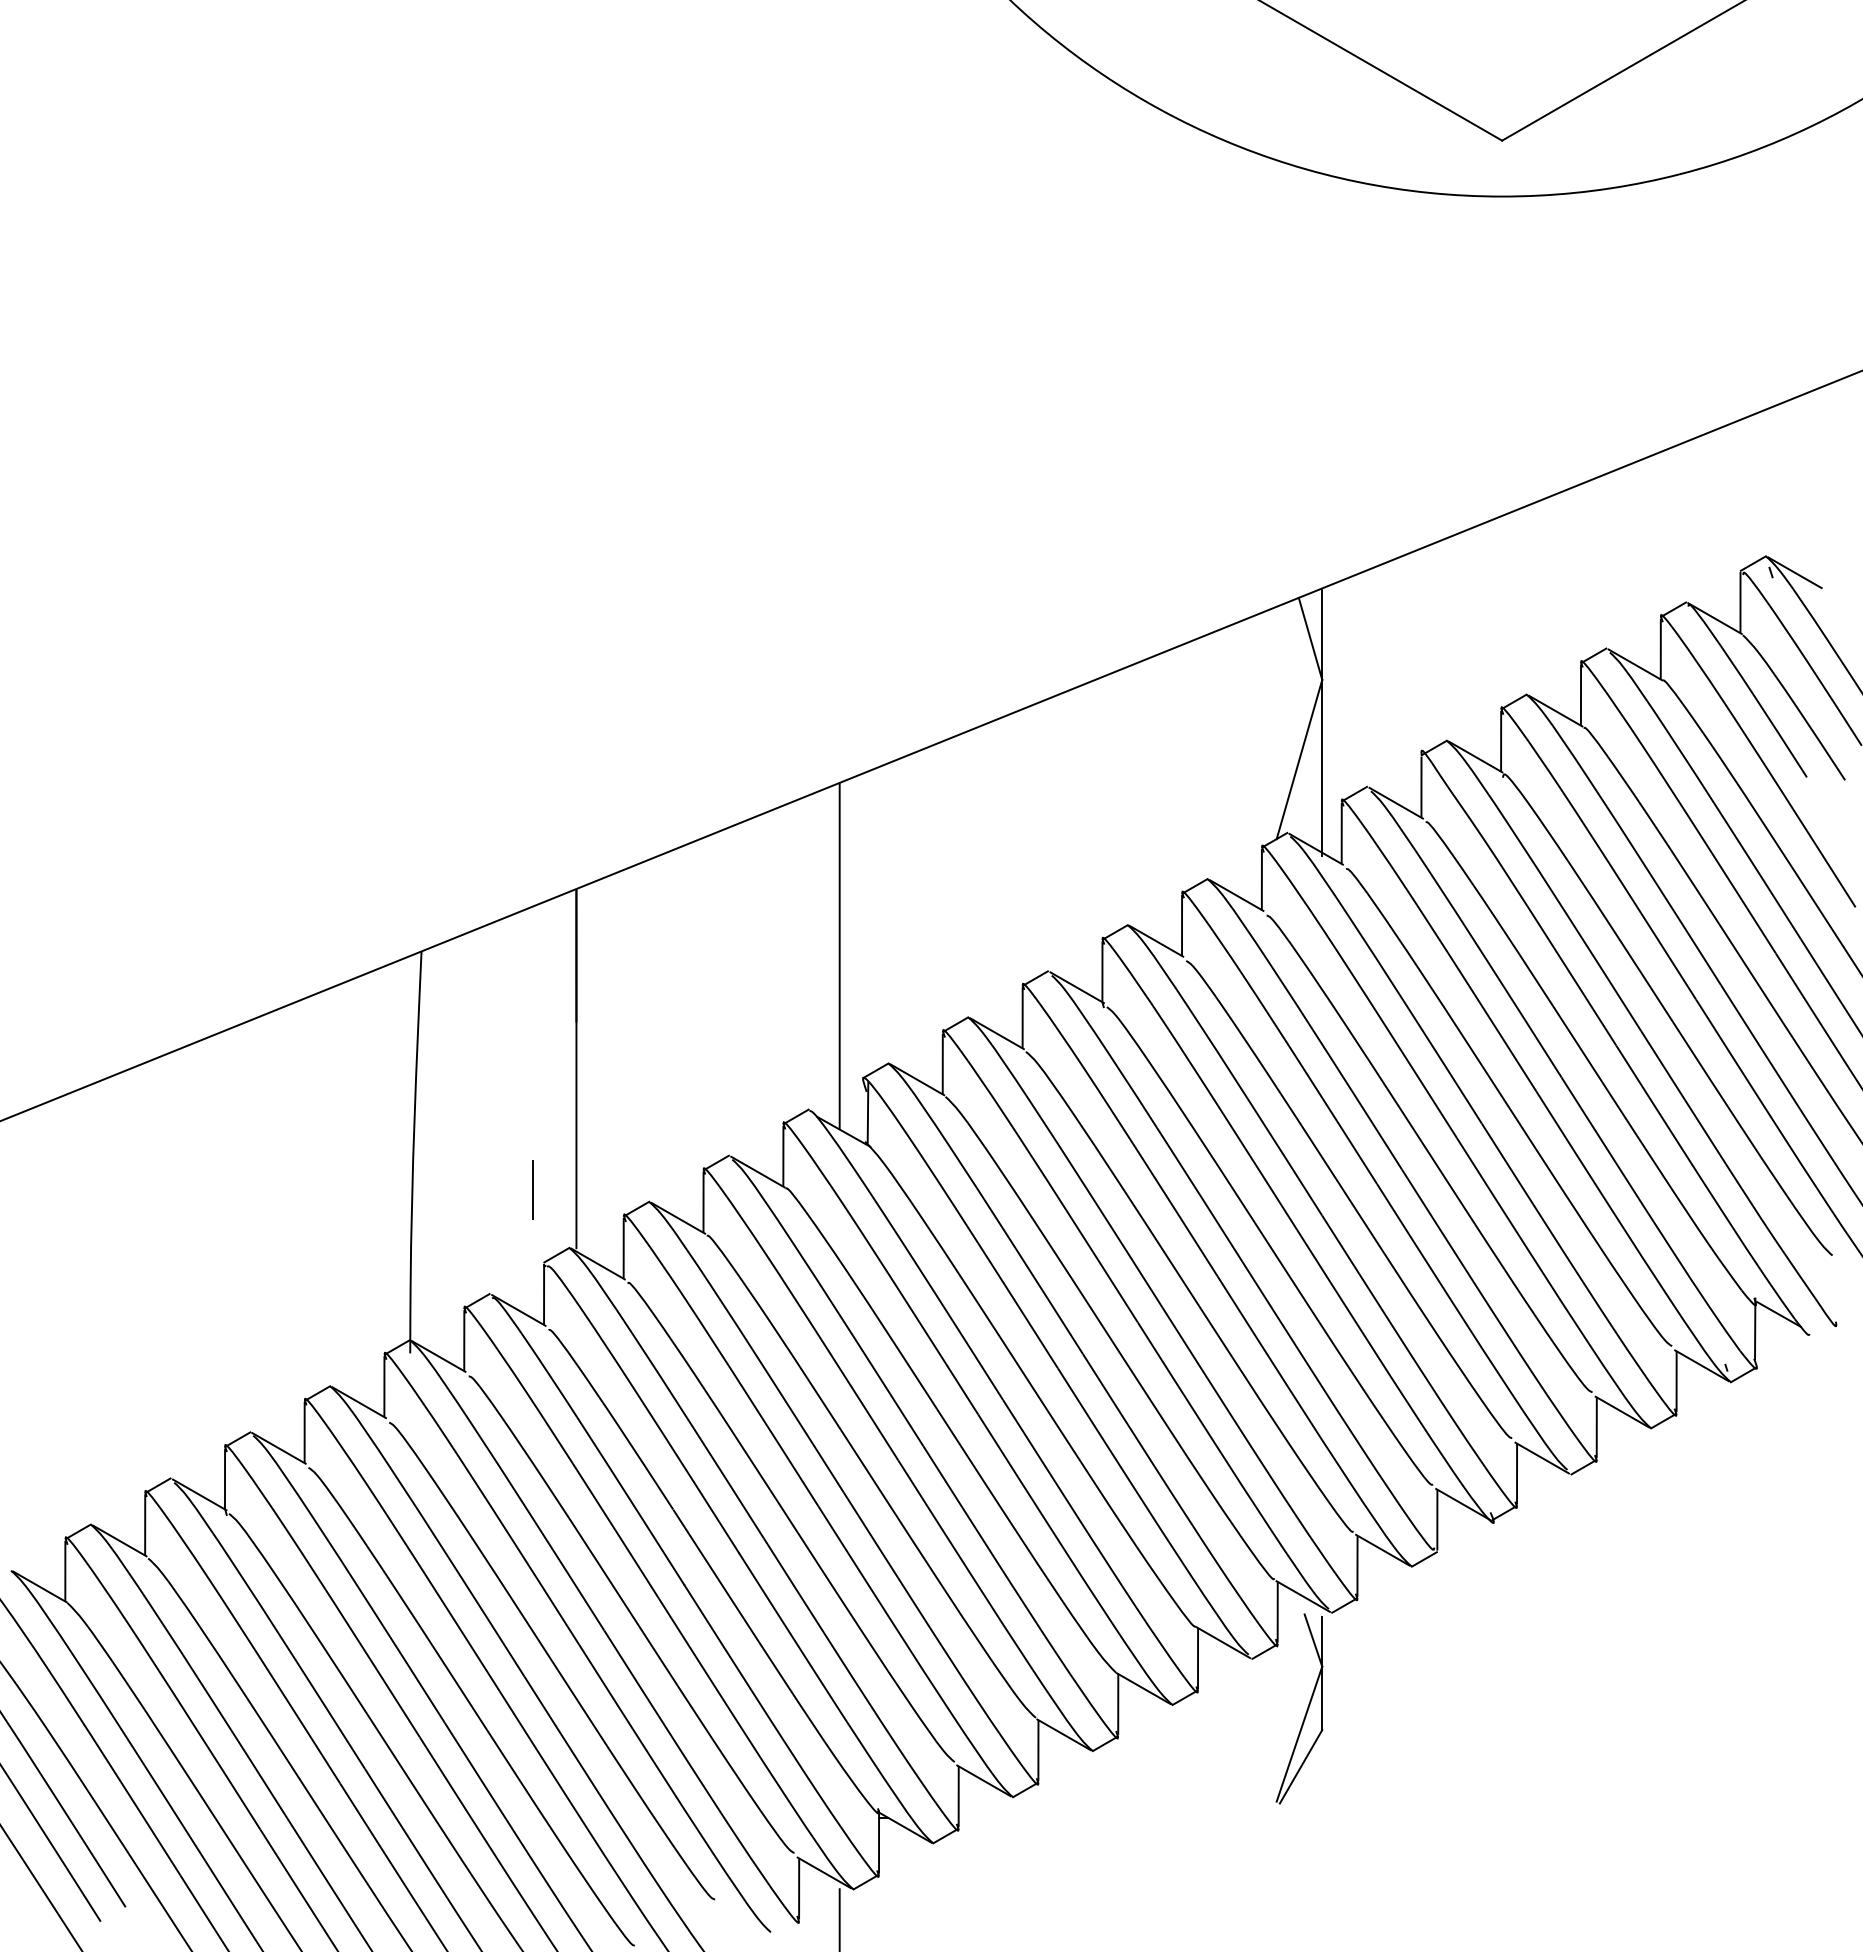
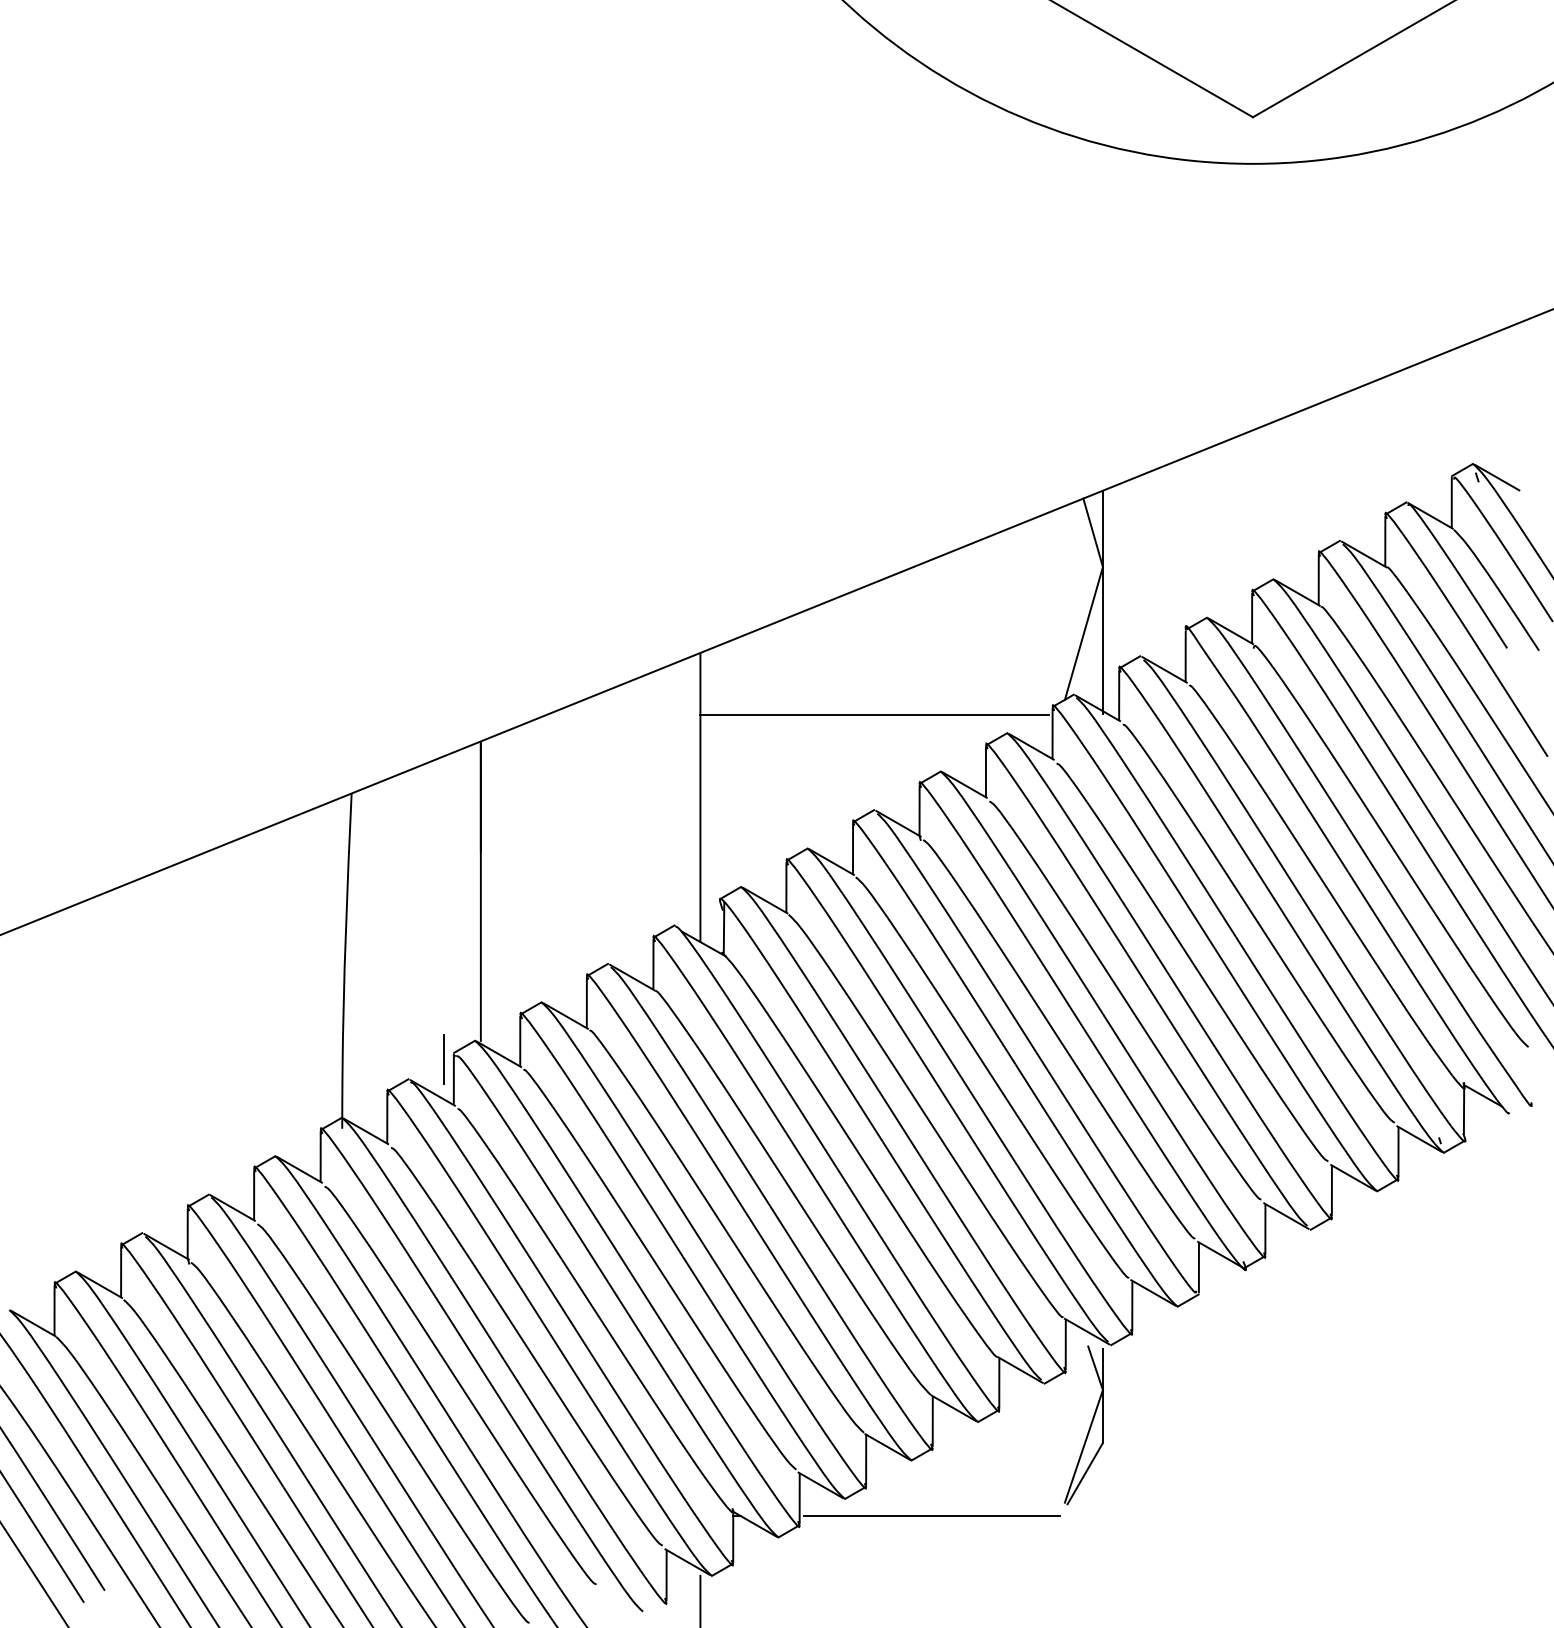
line: (1048, 857) -> (874, 715), added
line: (532, 1189) -> (444, 1058), moved
line: (1117, 1817) -> (932, 1515), added

